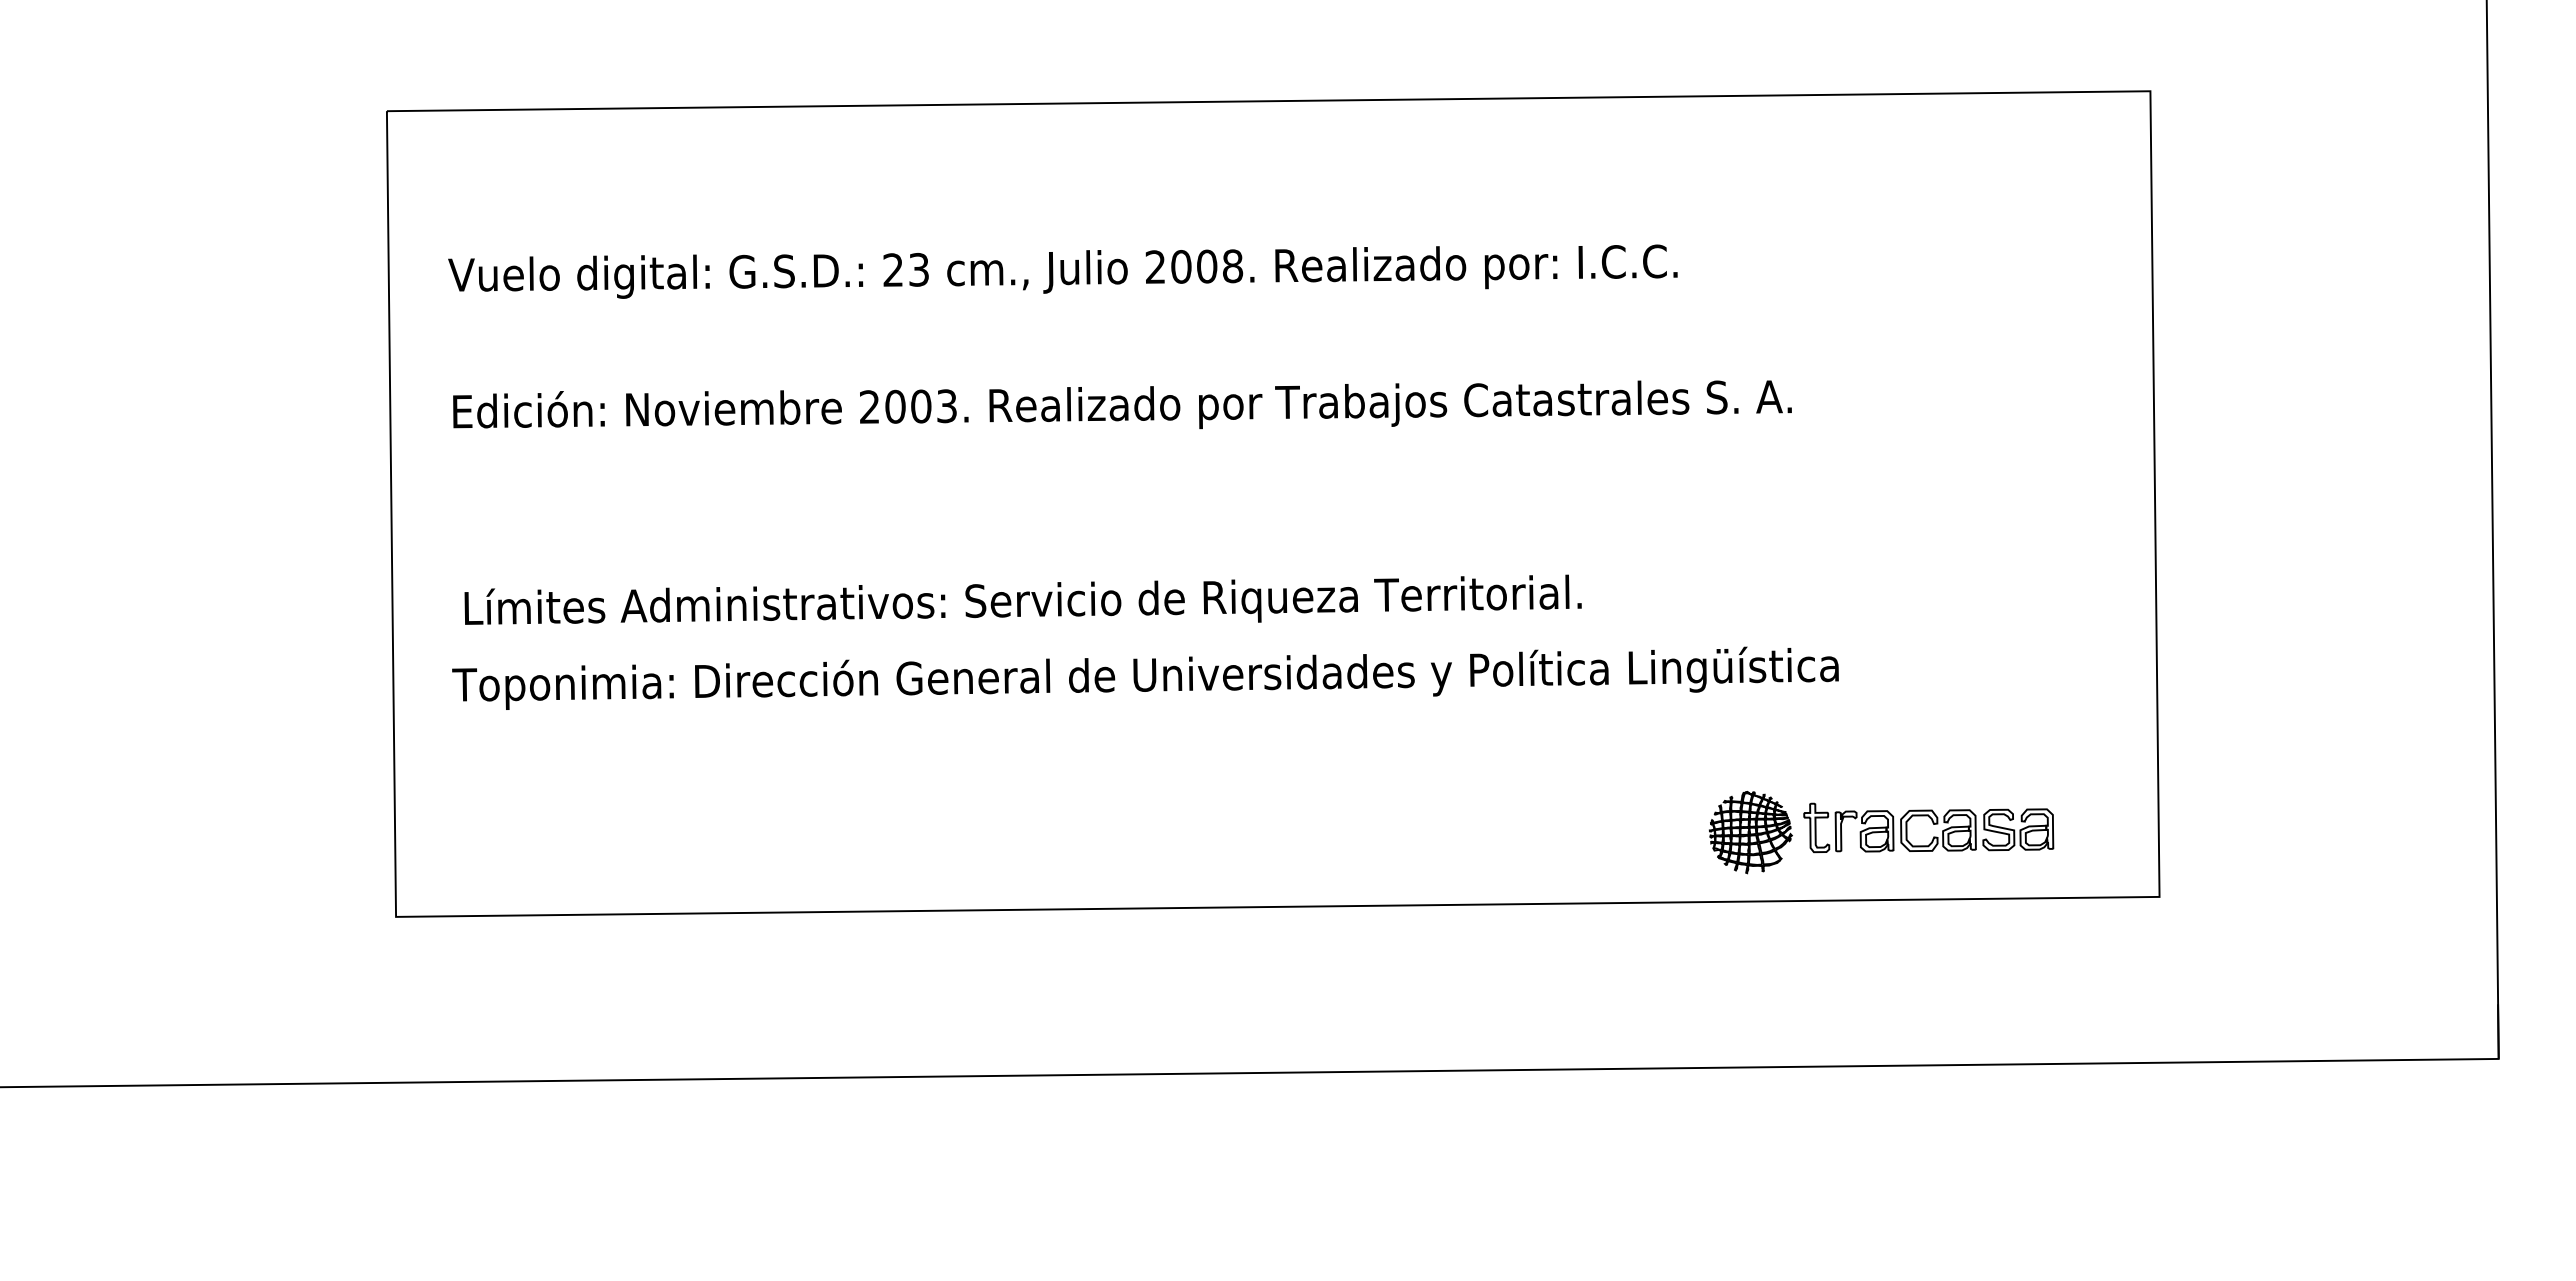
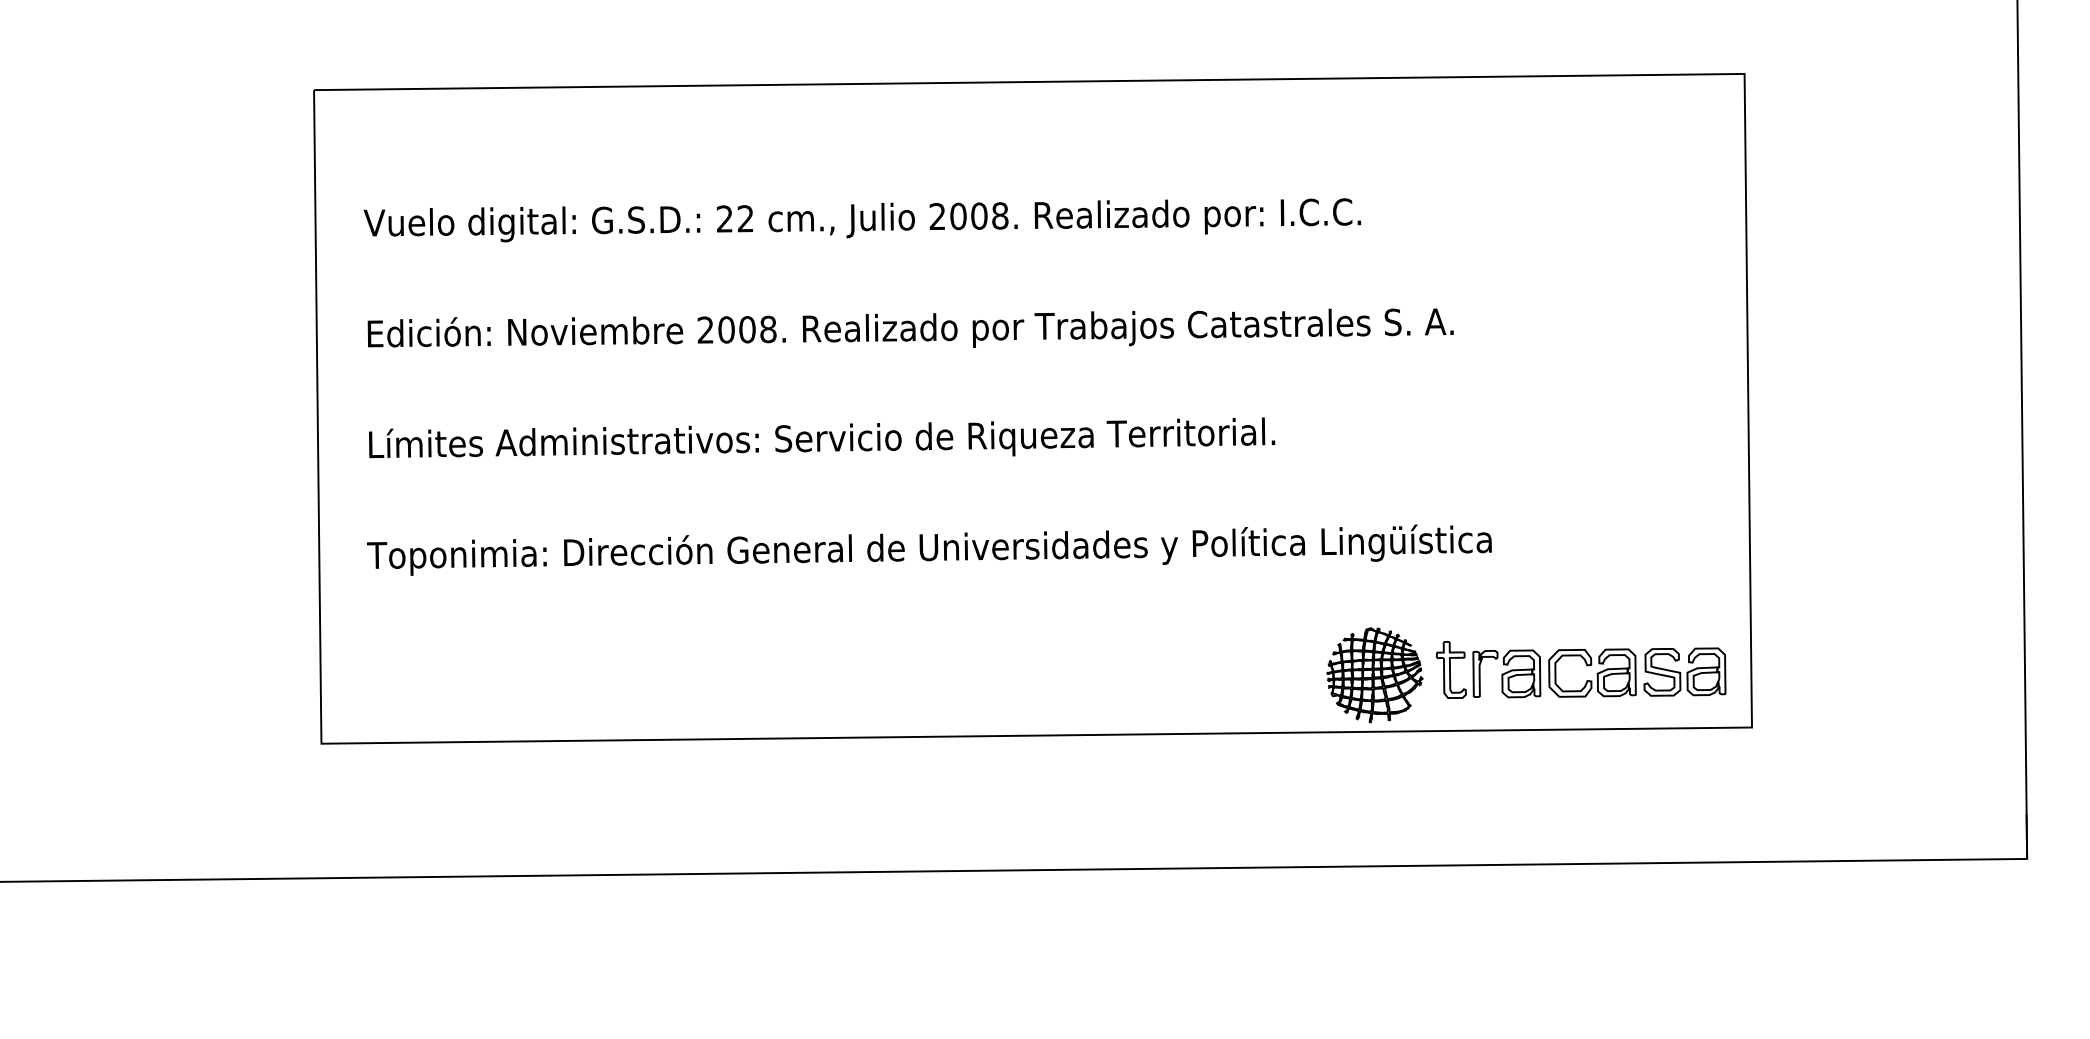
text: (918, 269) -> (745, 218), 23 -> 22
text: (947, 406) -> (768, 329), 2003. -> 2008.
text: (1022, 599) -> (821, 437), moved
part: (1881, 832) -> (1526, 675), size x1.43

